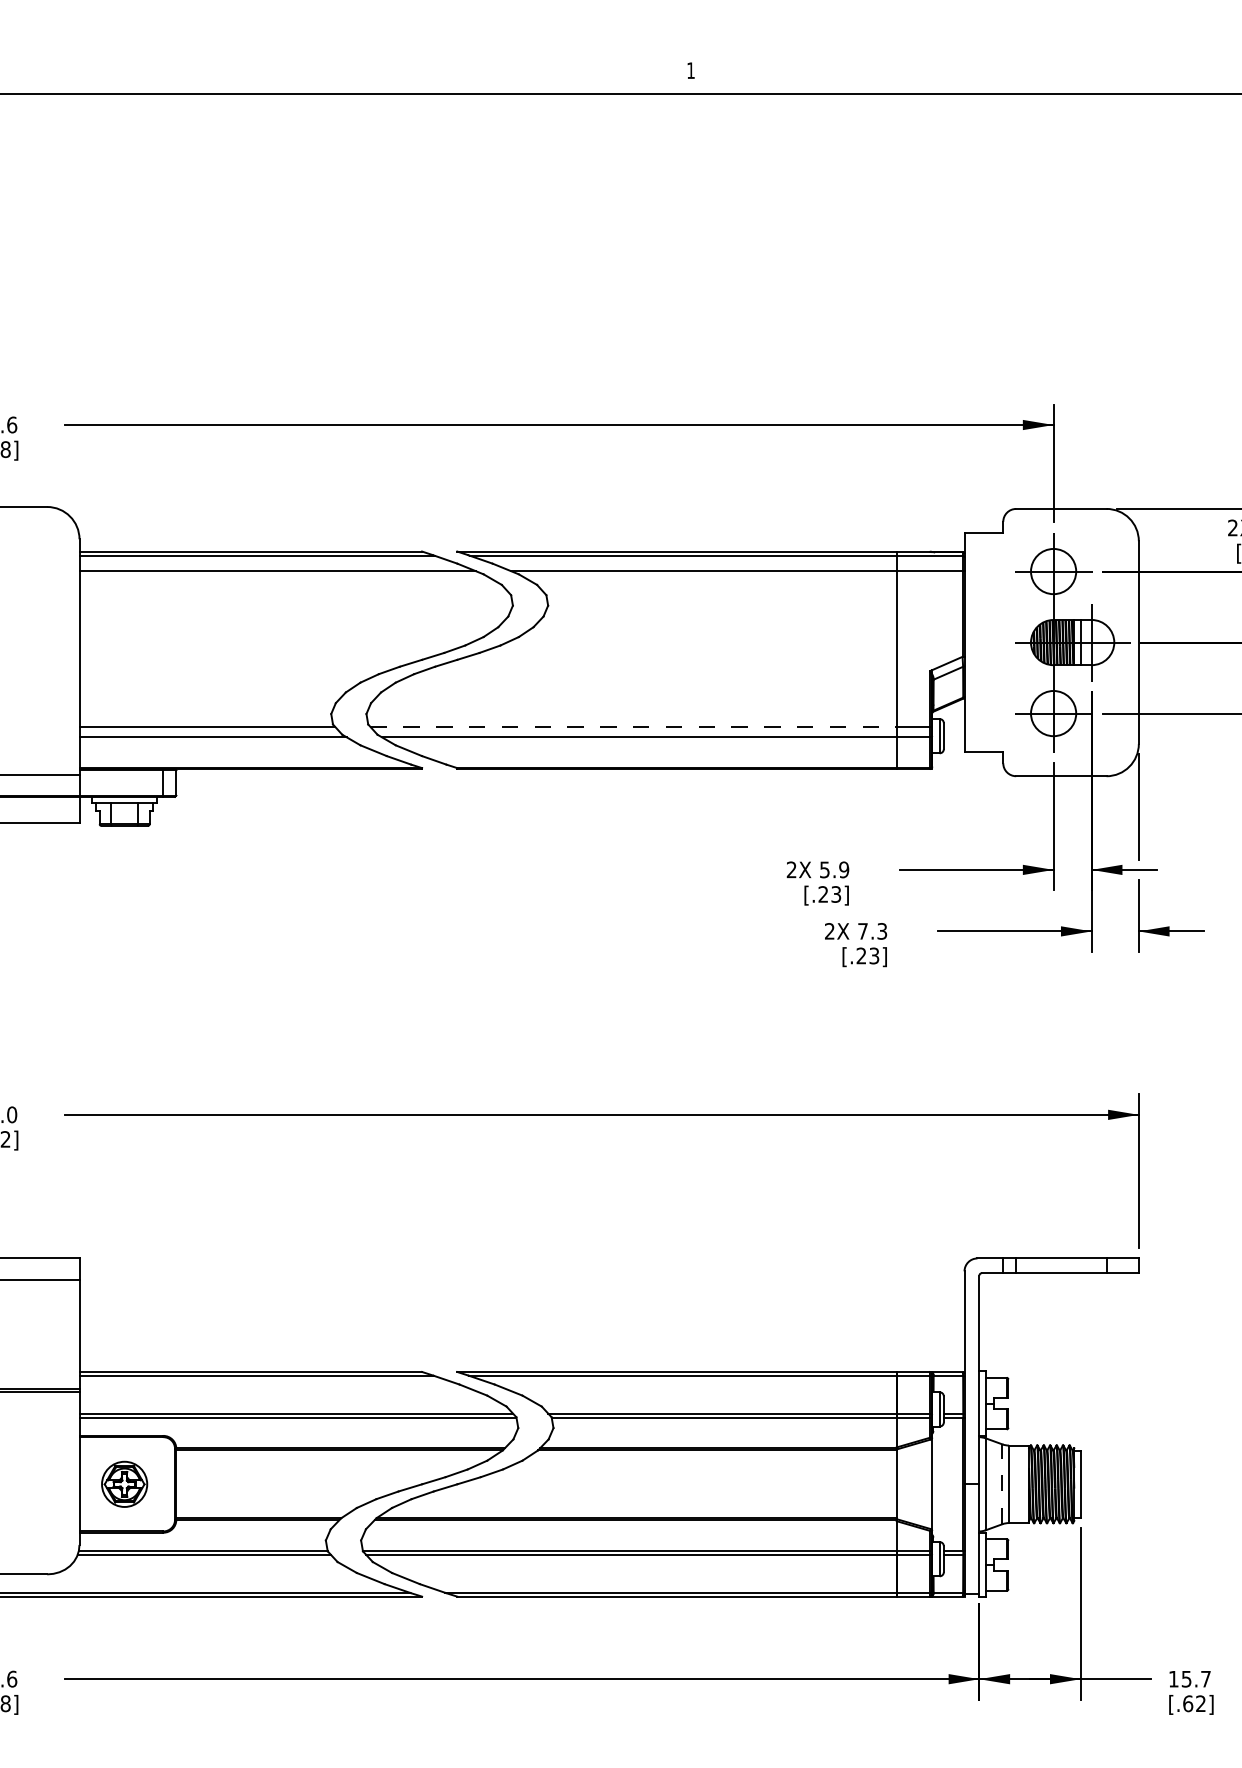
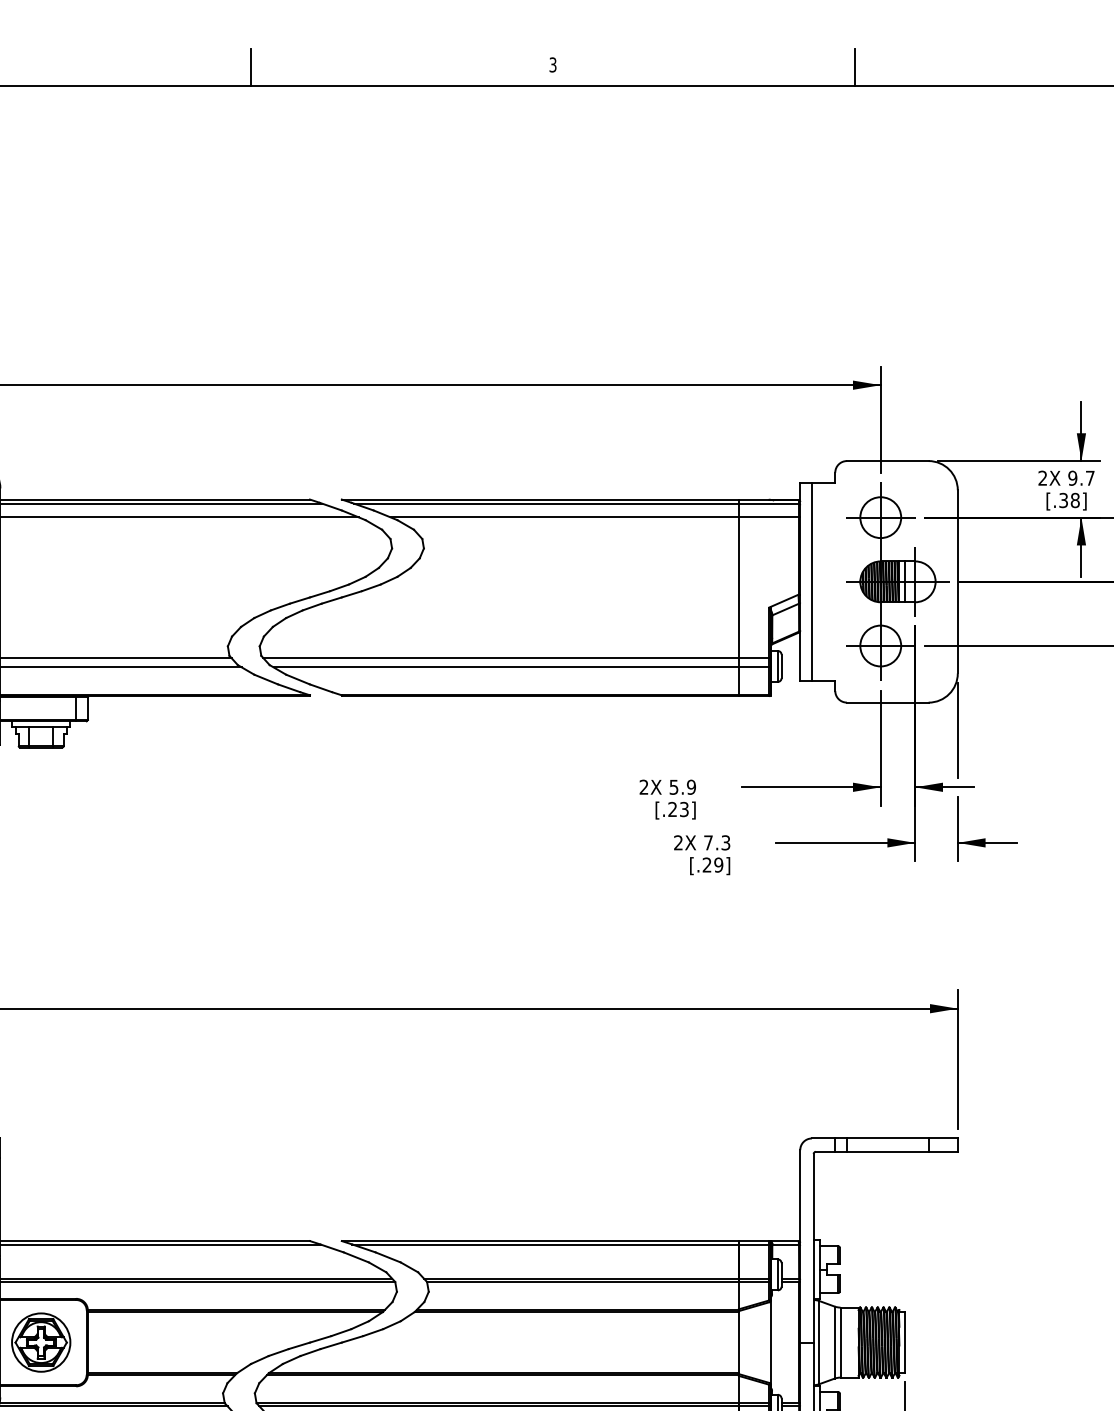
text: (690, 70) -> (552, 64), 1 -> 3
line: (356, 73) -> (250, 67), added
line: (1025, 73) -> (855, 67), added
line: (977, 642) -> (811, 581), added
line: (634, 727) -> (501, 658), dashed -> solid
text: (874, 955) -> (718, 864), [.23] -> [.29]
part: (124, 1484) -> (41, 1342), size x1.43
line: (1002, 1484) -> (834, 1342), dashed -> solid

